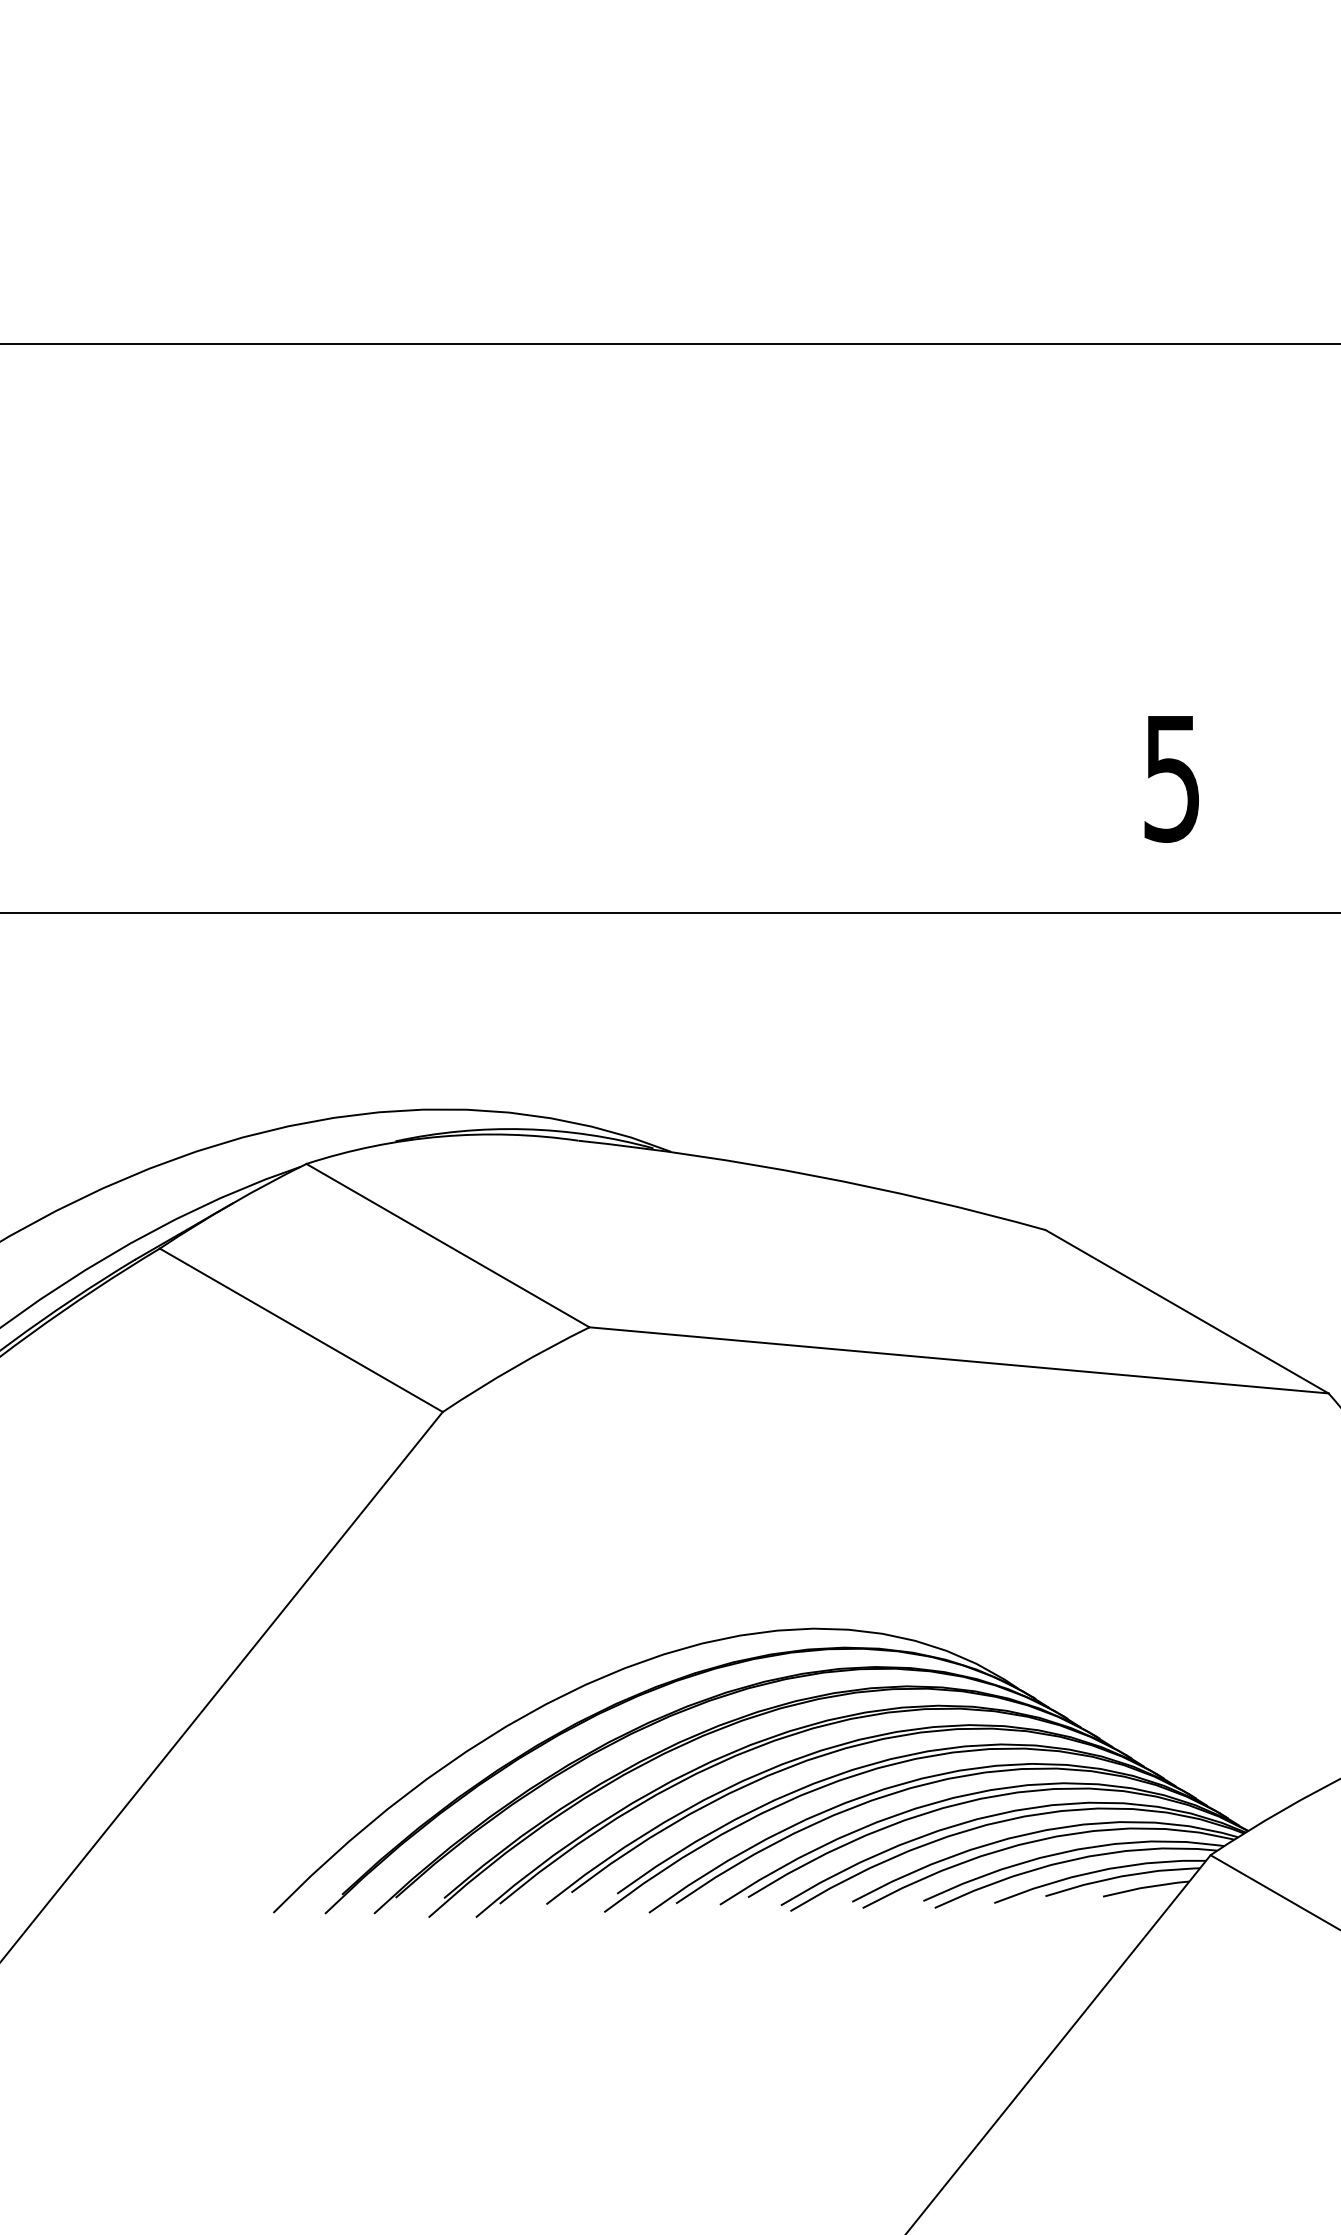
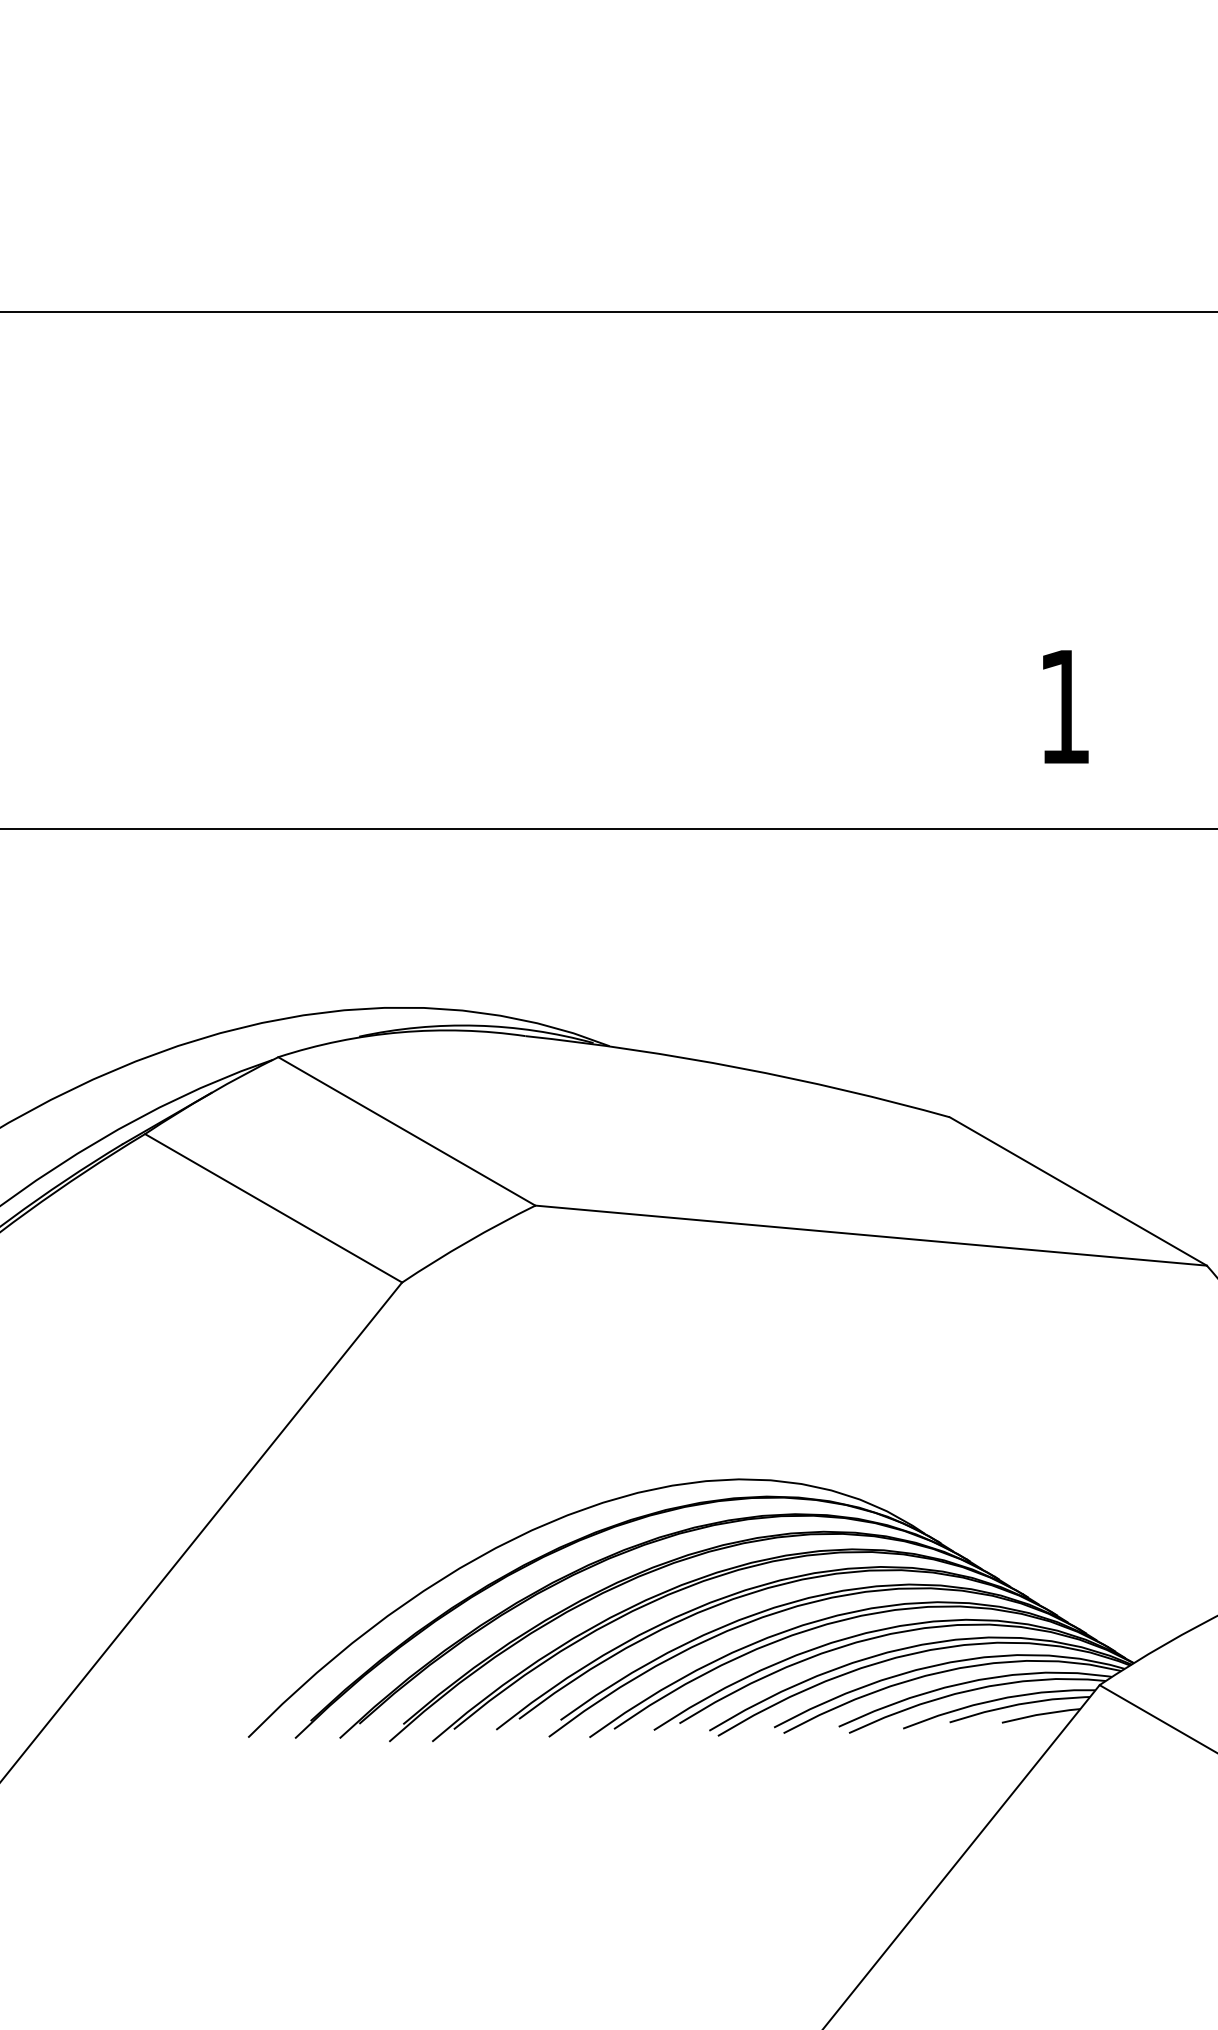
text: (1171, 779) -> (1064, 707), 5 -> 1

